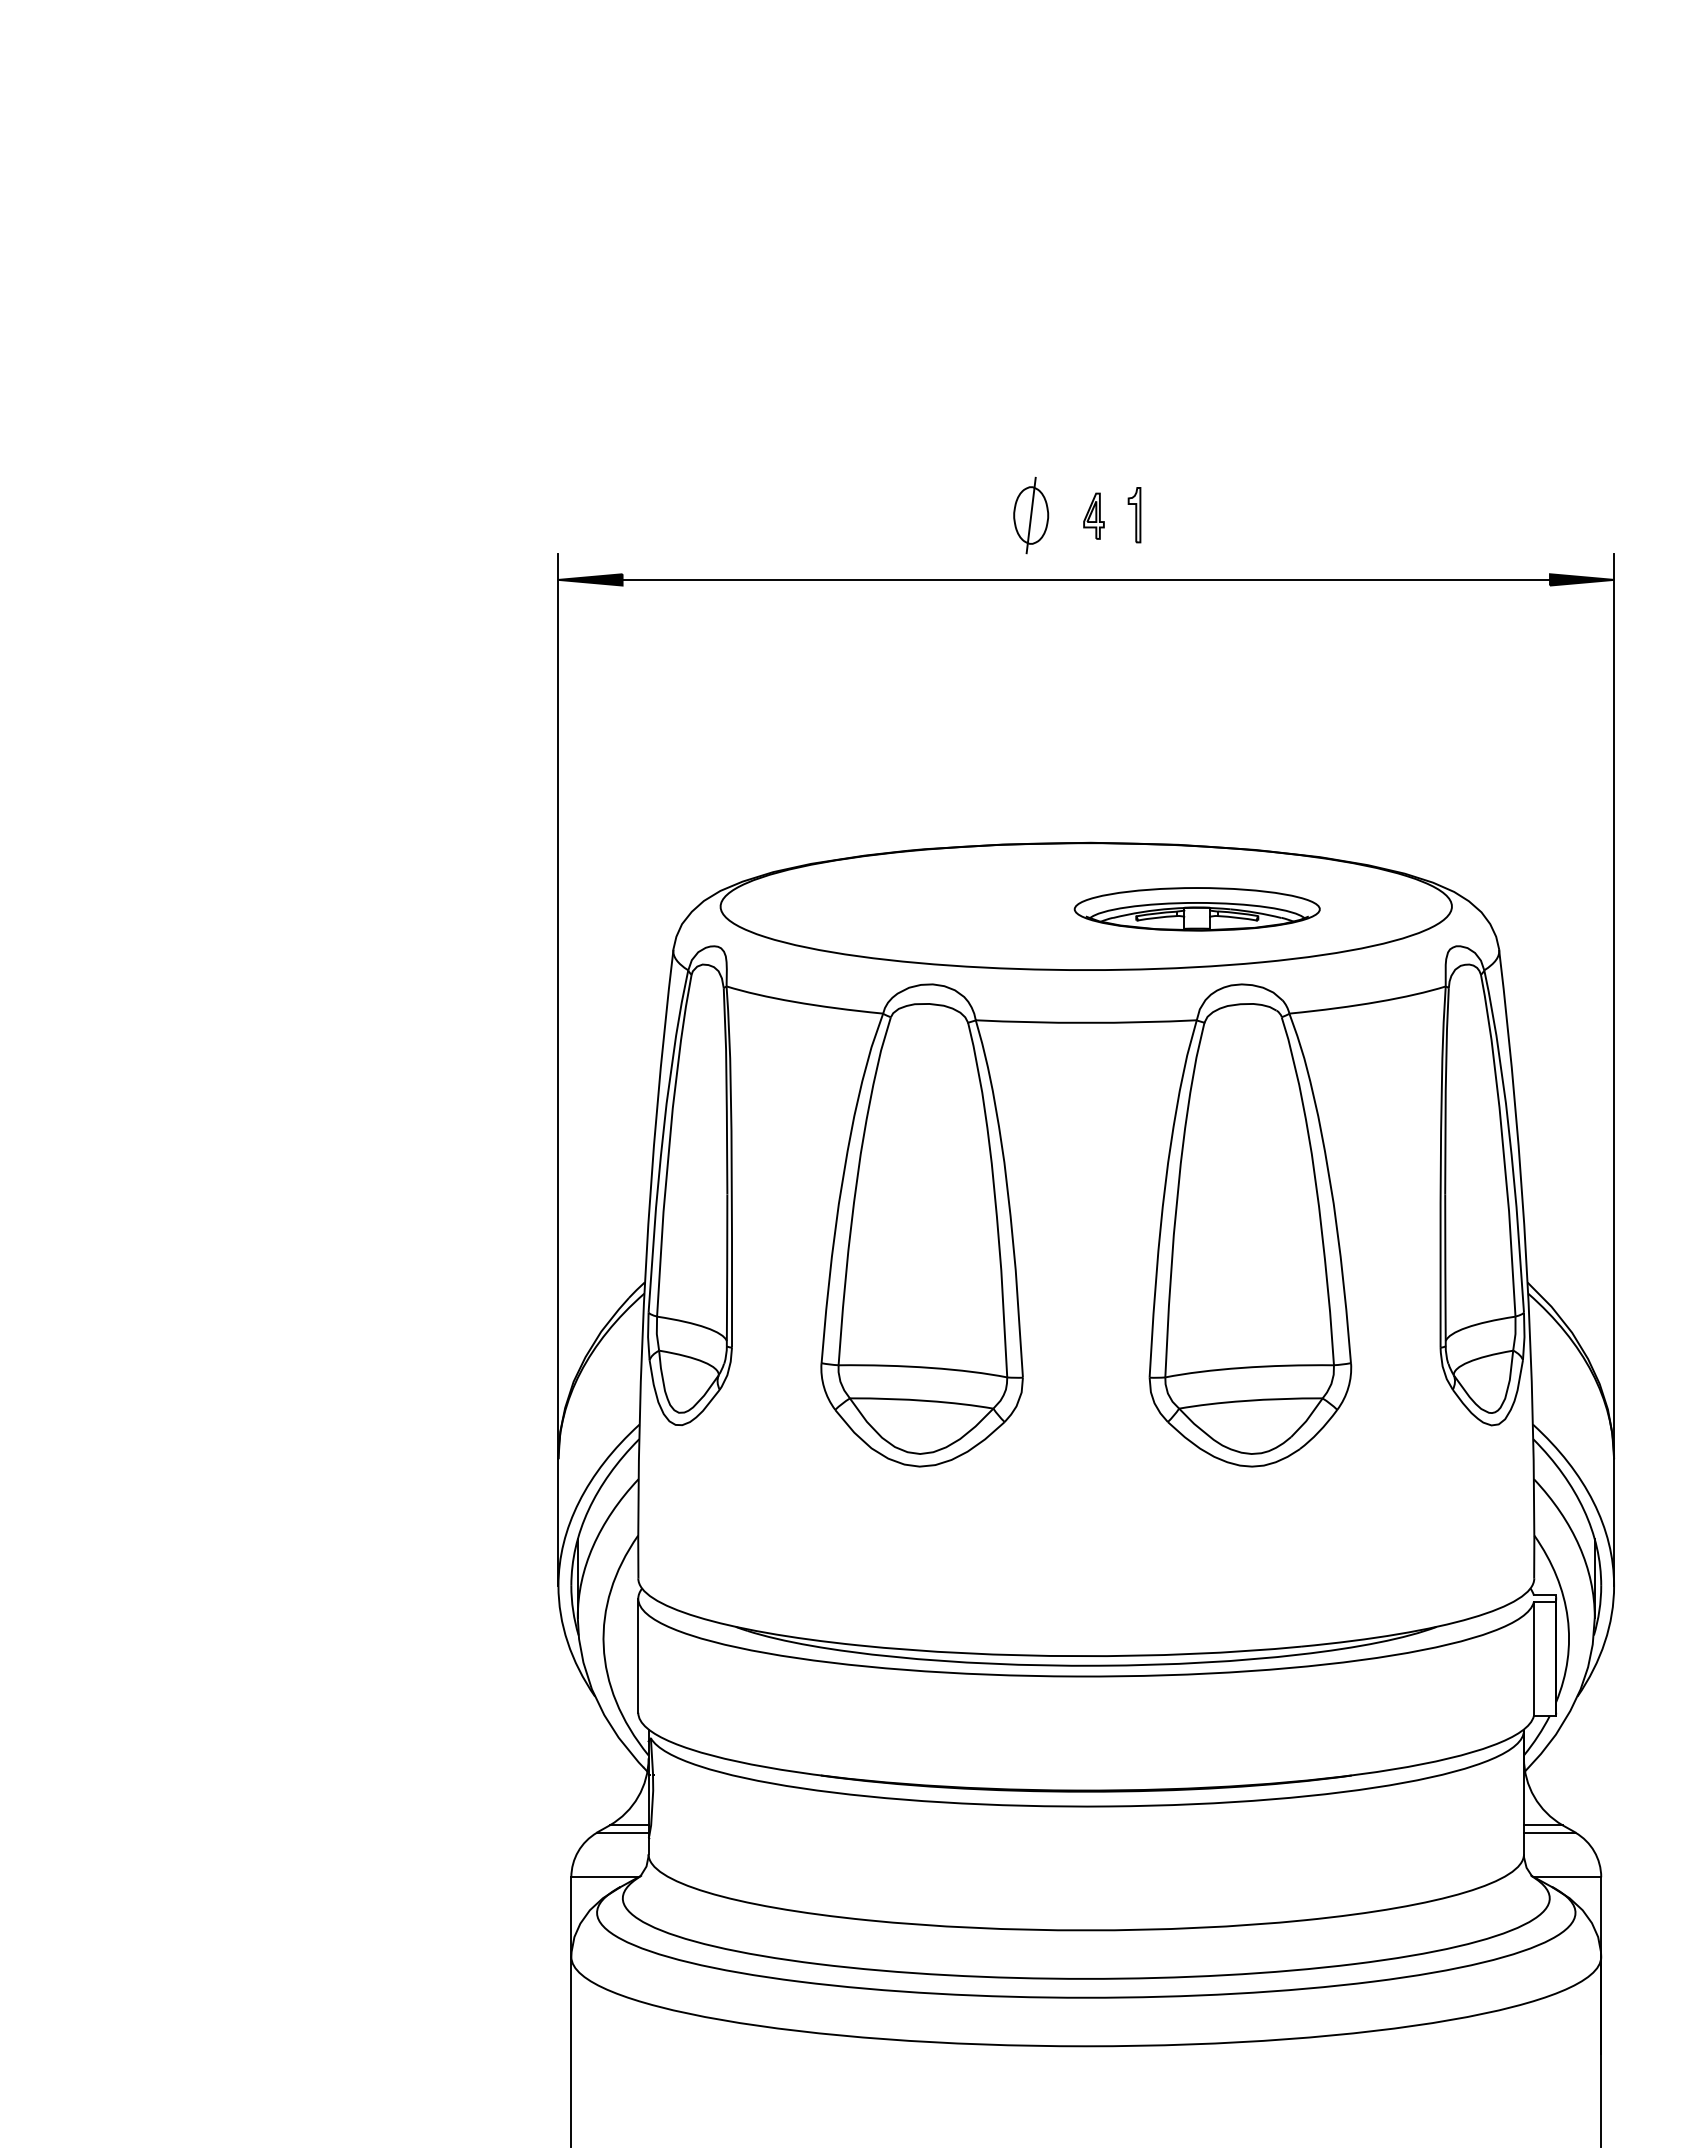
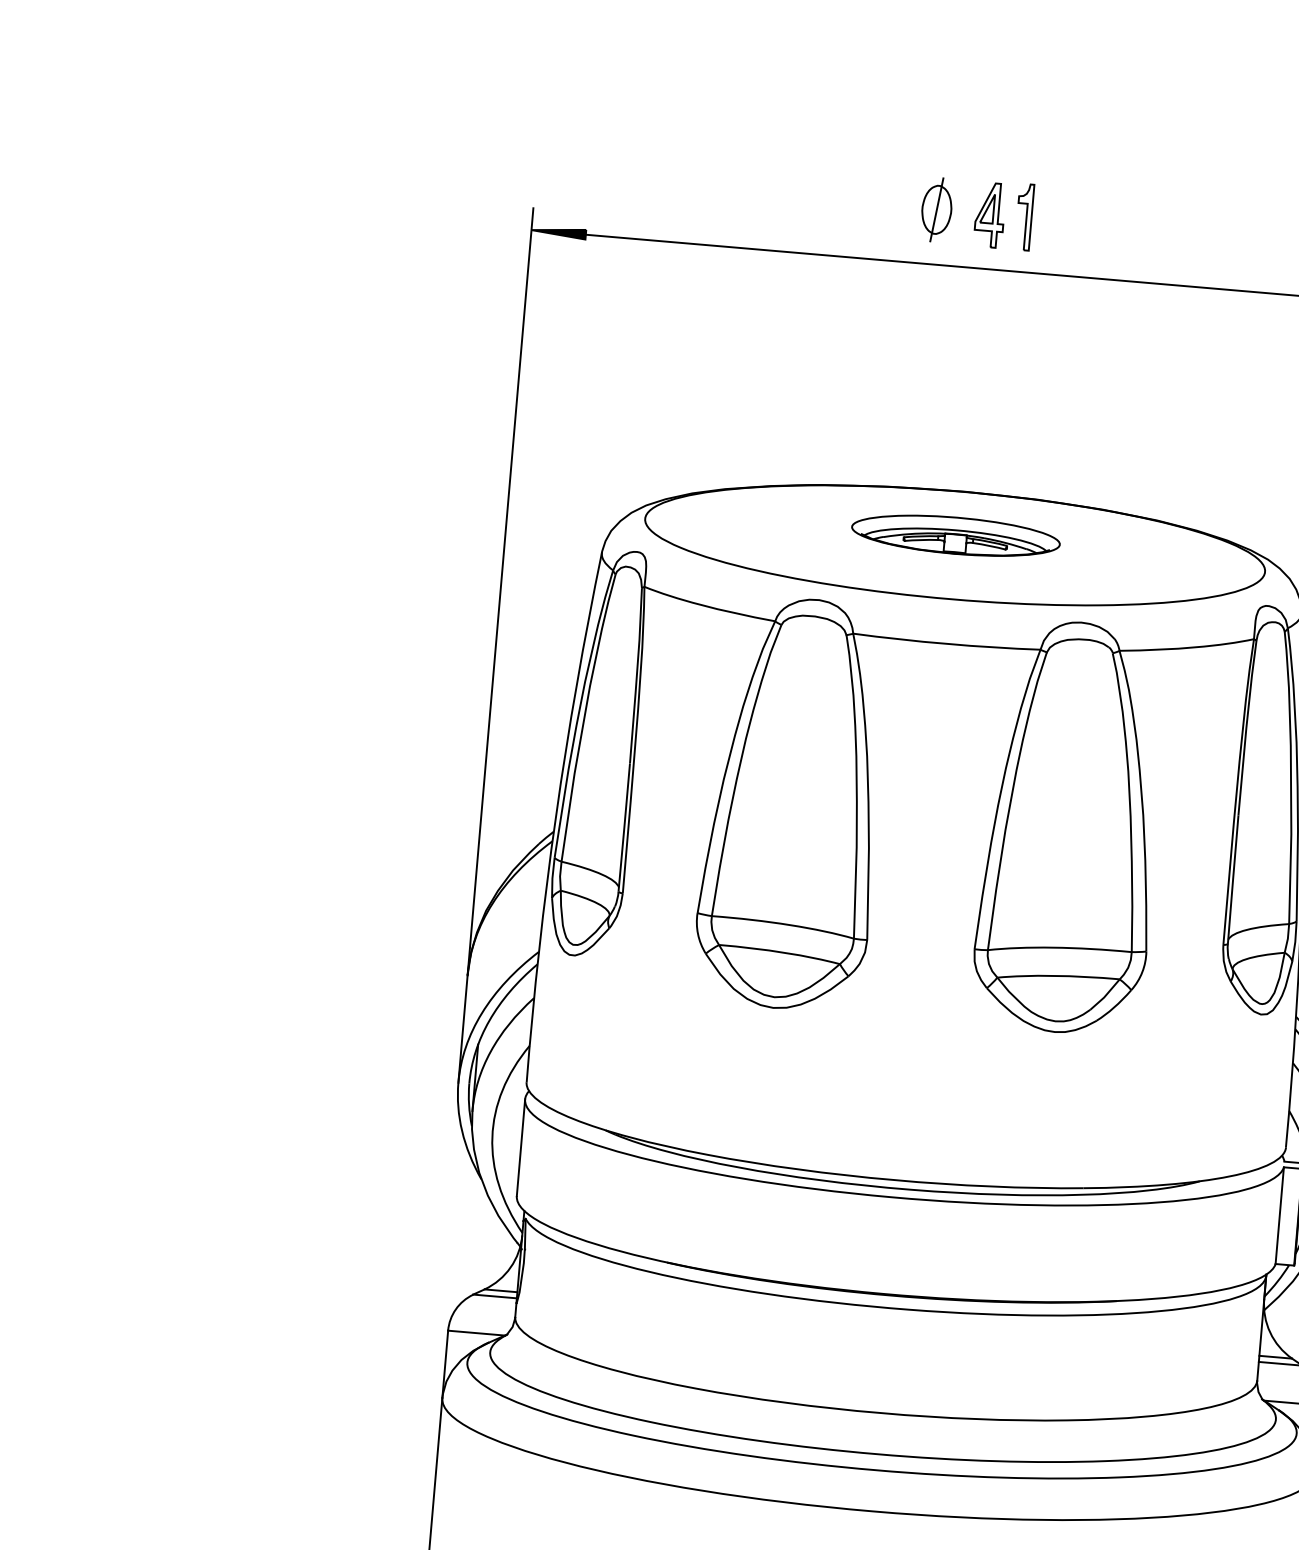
part: (1134, 514) -> (1024, 216), size x1.43
part: (1093, 515) -> (989, 214), size x1.67
part: (1196, 909) -> (955, 535), moved

